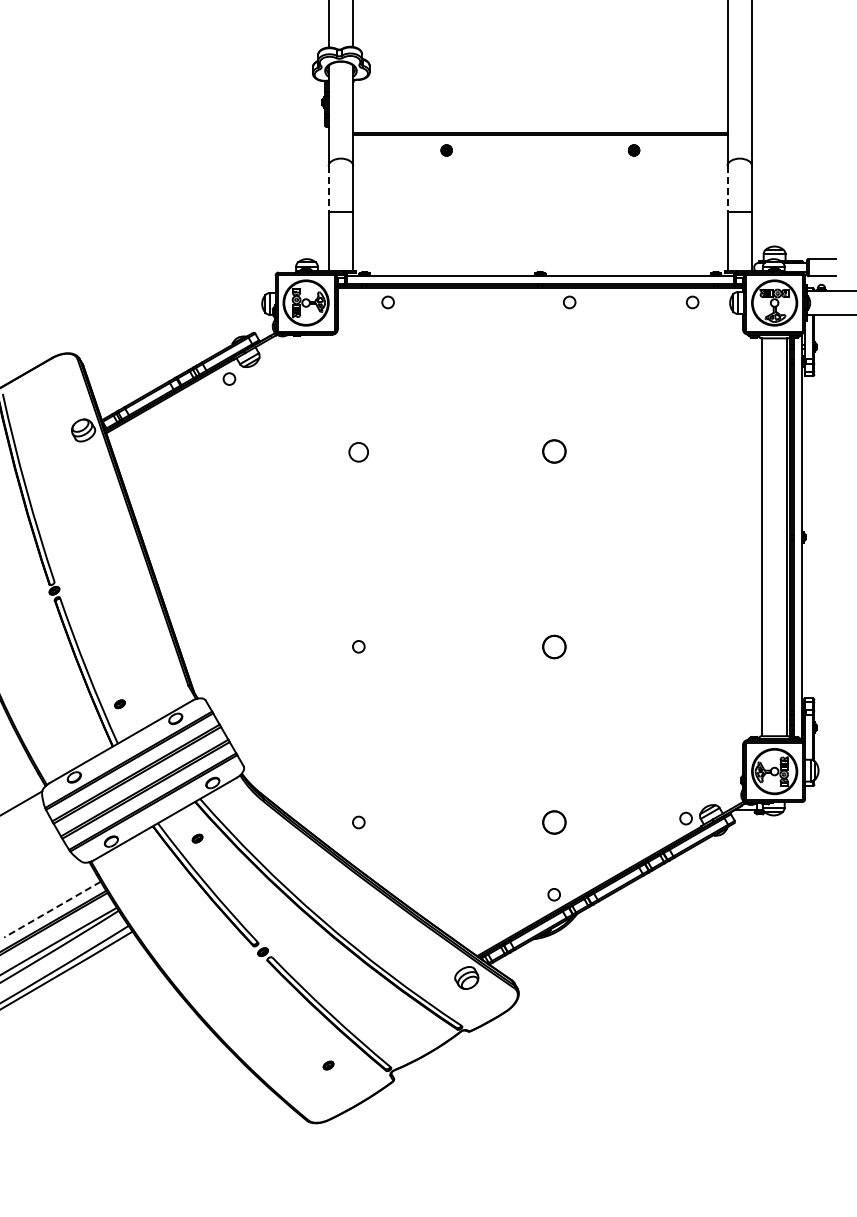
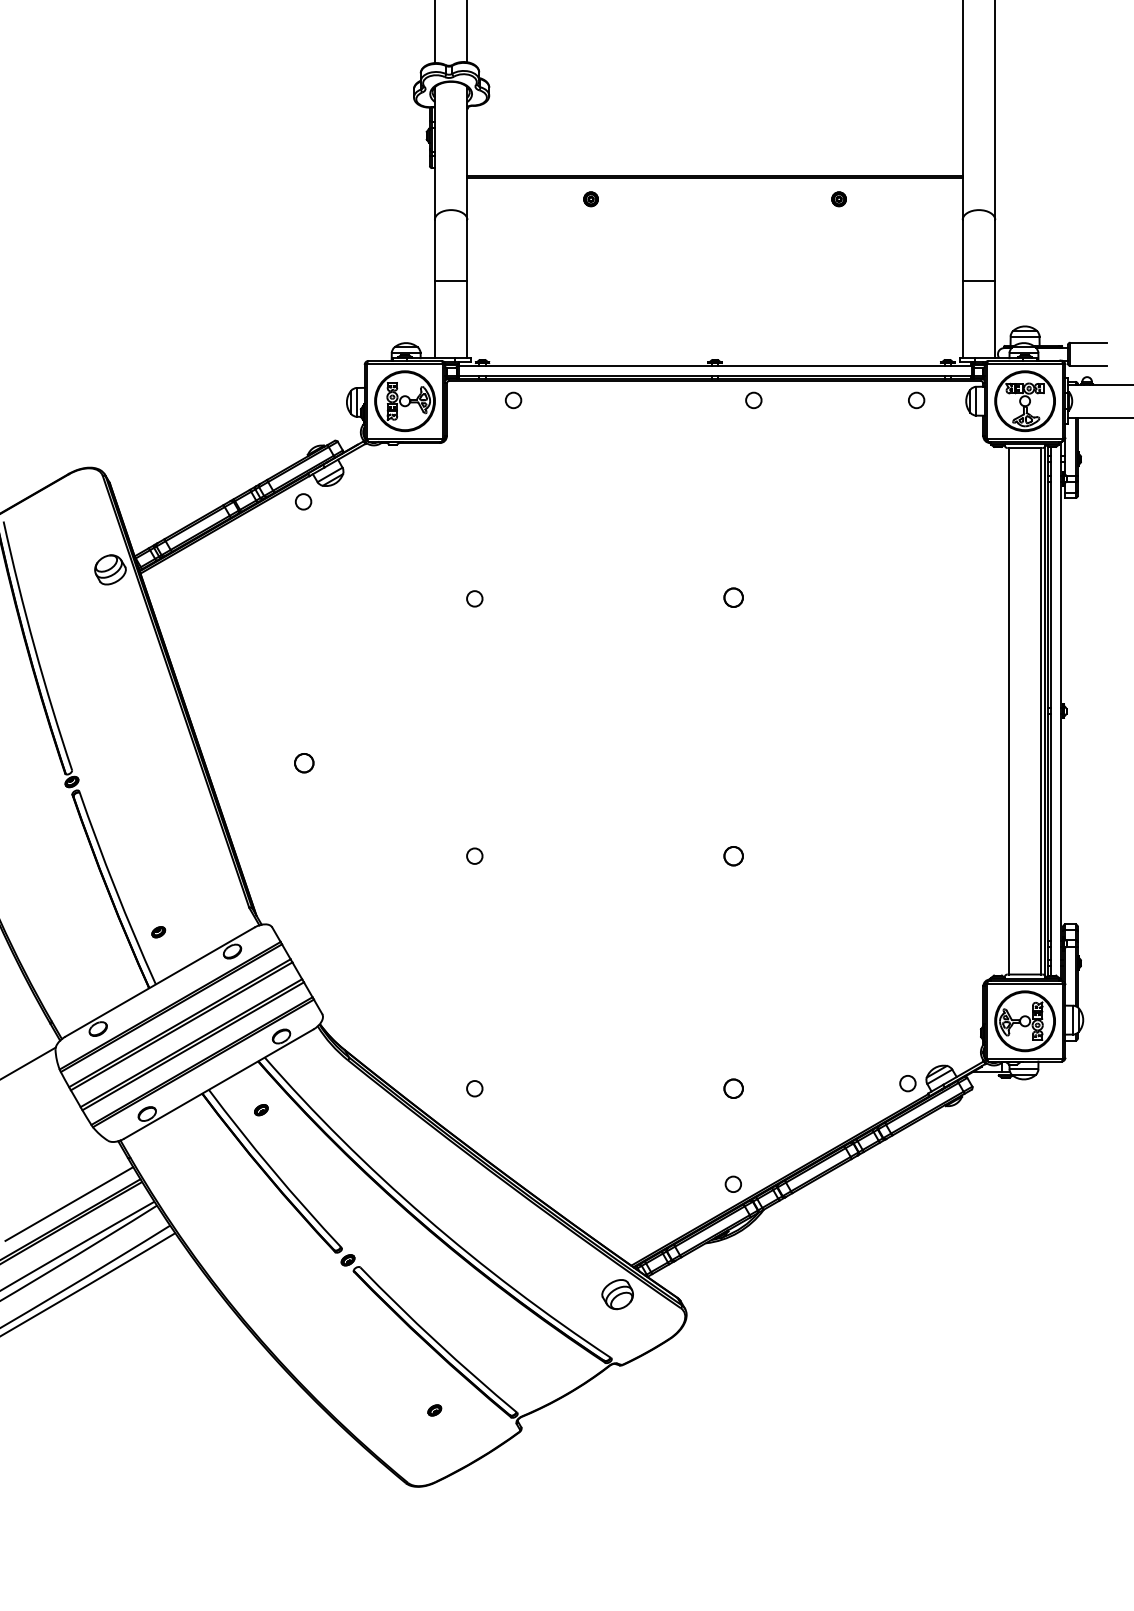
line: (328, 189) -> (434, 250), dashed -> solid
line: (727, 189) -> (962, 250), dashed -> solid
circle: (554, 451) -> (733, 597), size x0.62
circle: (358, 452) -> (474, 599), size x0.62
circle: (229, 576) -> (303, 763), added
circle: (554, 646) -> (733, 855), size x0.62
circle: (554, 822) -> (733, 1088), size x0.62
line: (52, 909) -> (69, 1203), dashed -> solid

